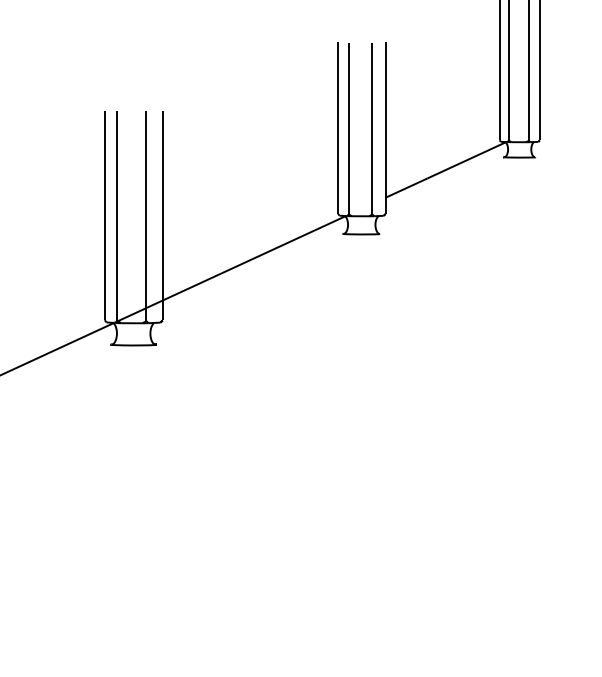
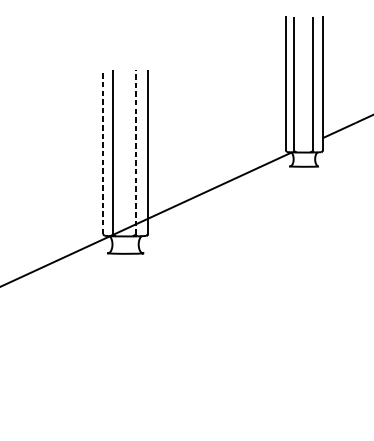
line: (104, 215) -> (102, 151), solid -> dashed
line: (146, 216) -> (135, 152), solid -> dashed

